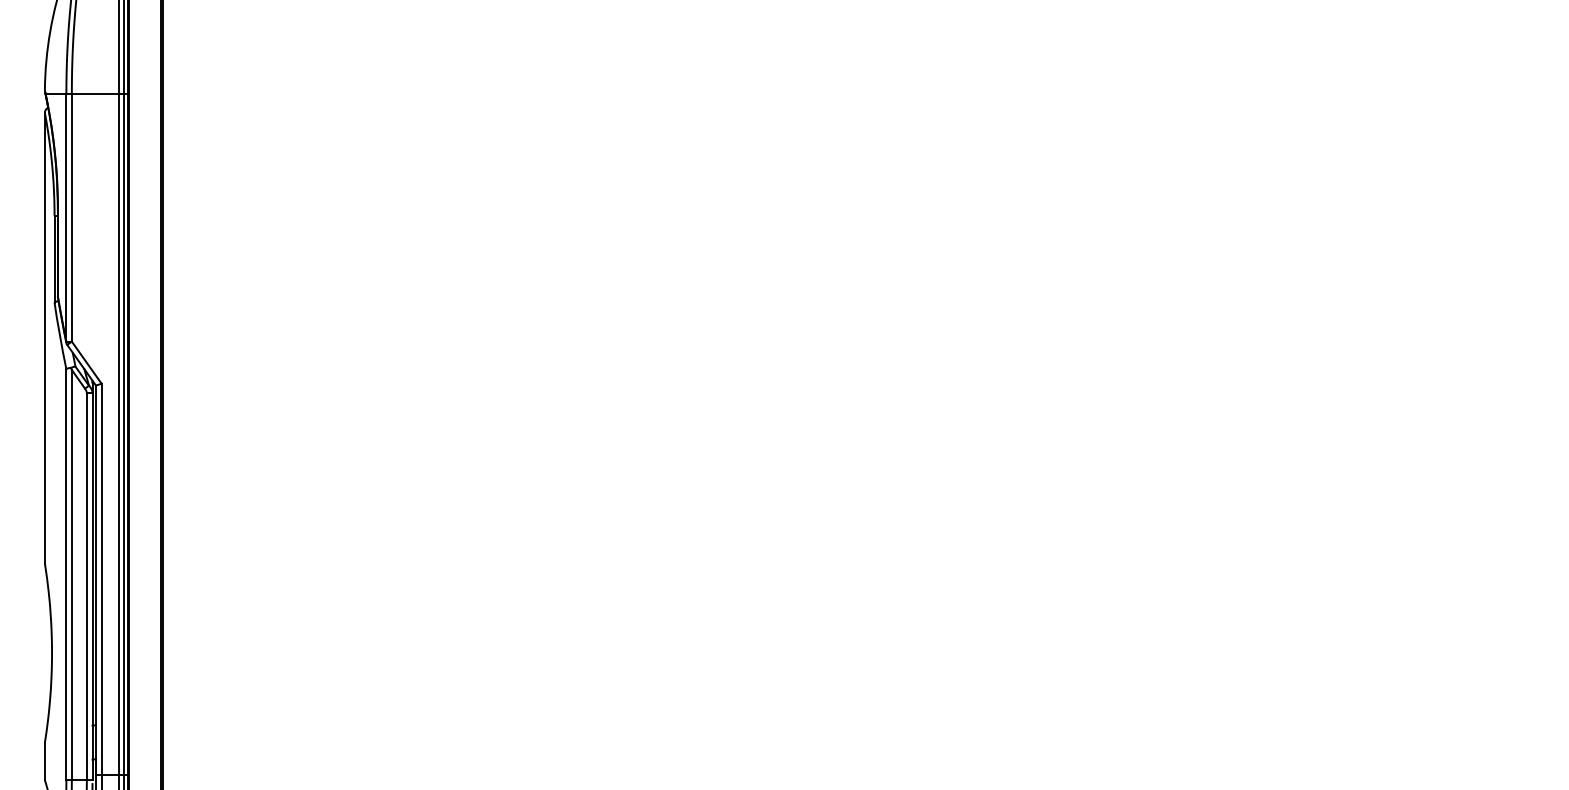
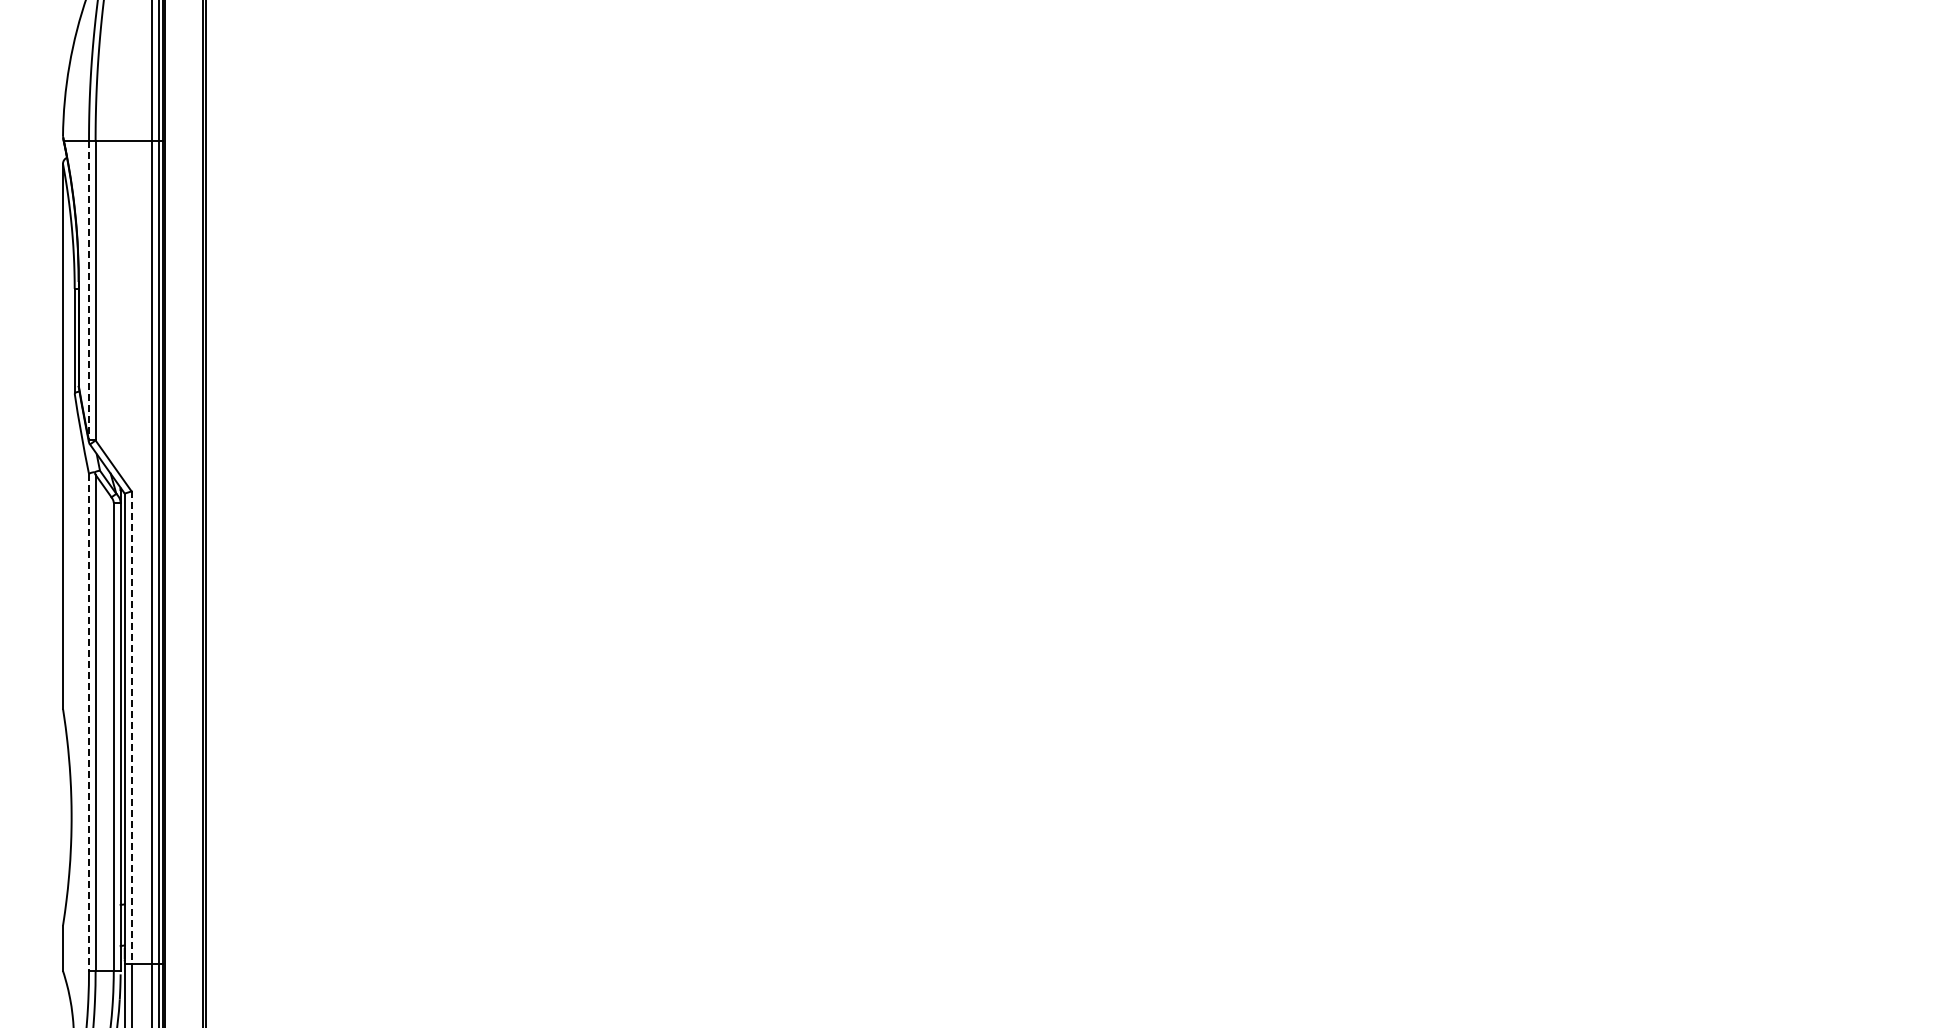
line: (66, 217) -> (89, 290), solid -> dashed
line: (66, 574) -> (89, 722), solid -> dashed
line: (101, 579) -> (131, 728), solid -> dashed

